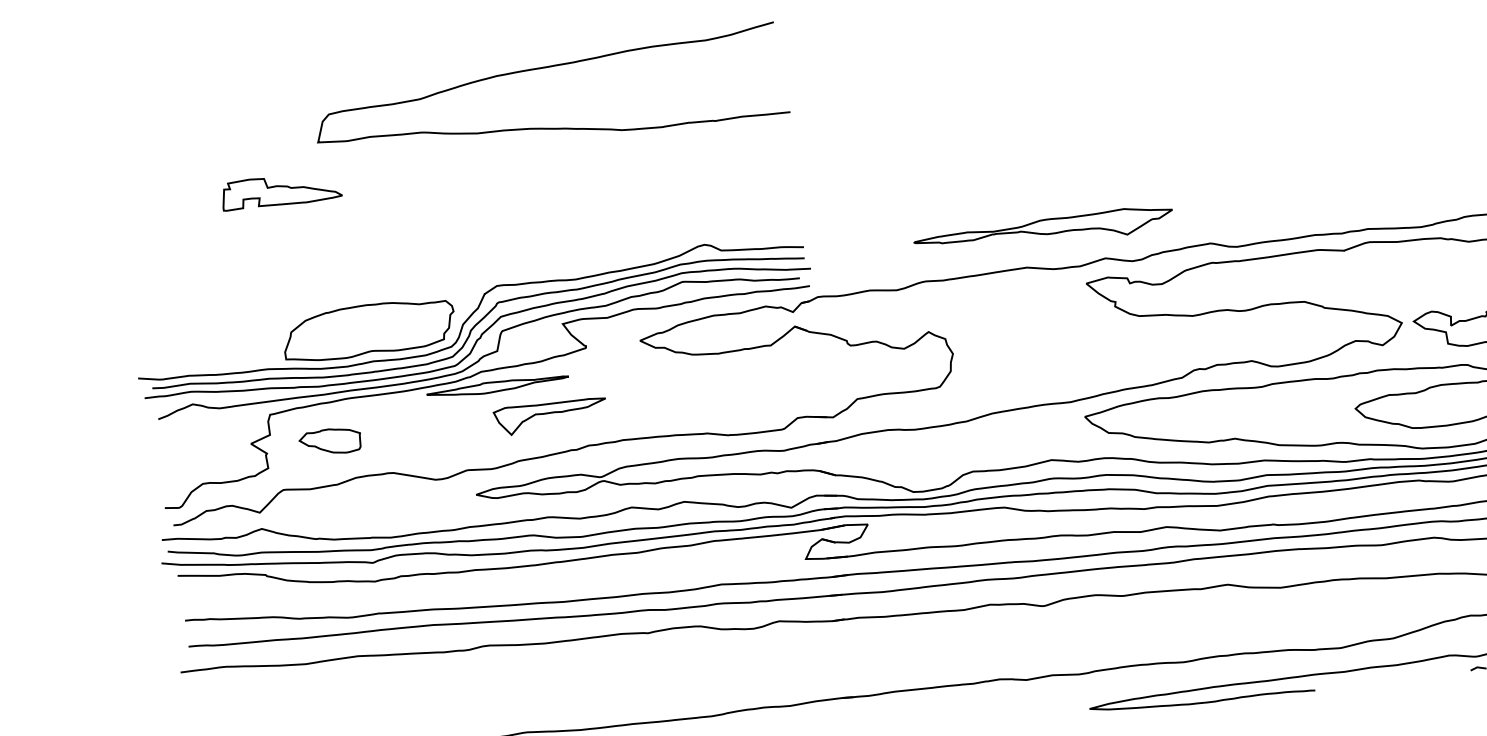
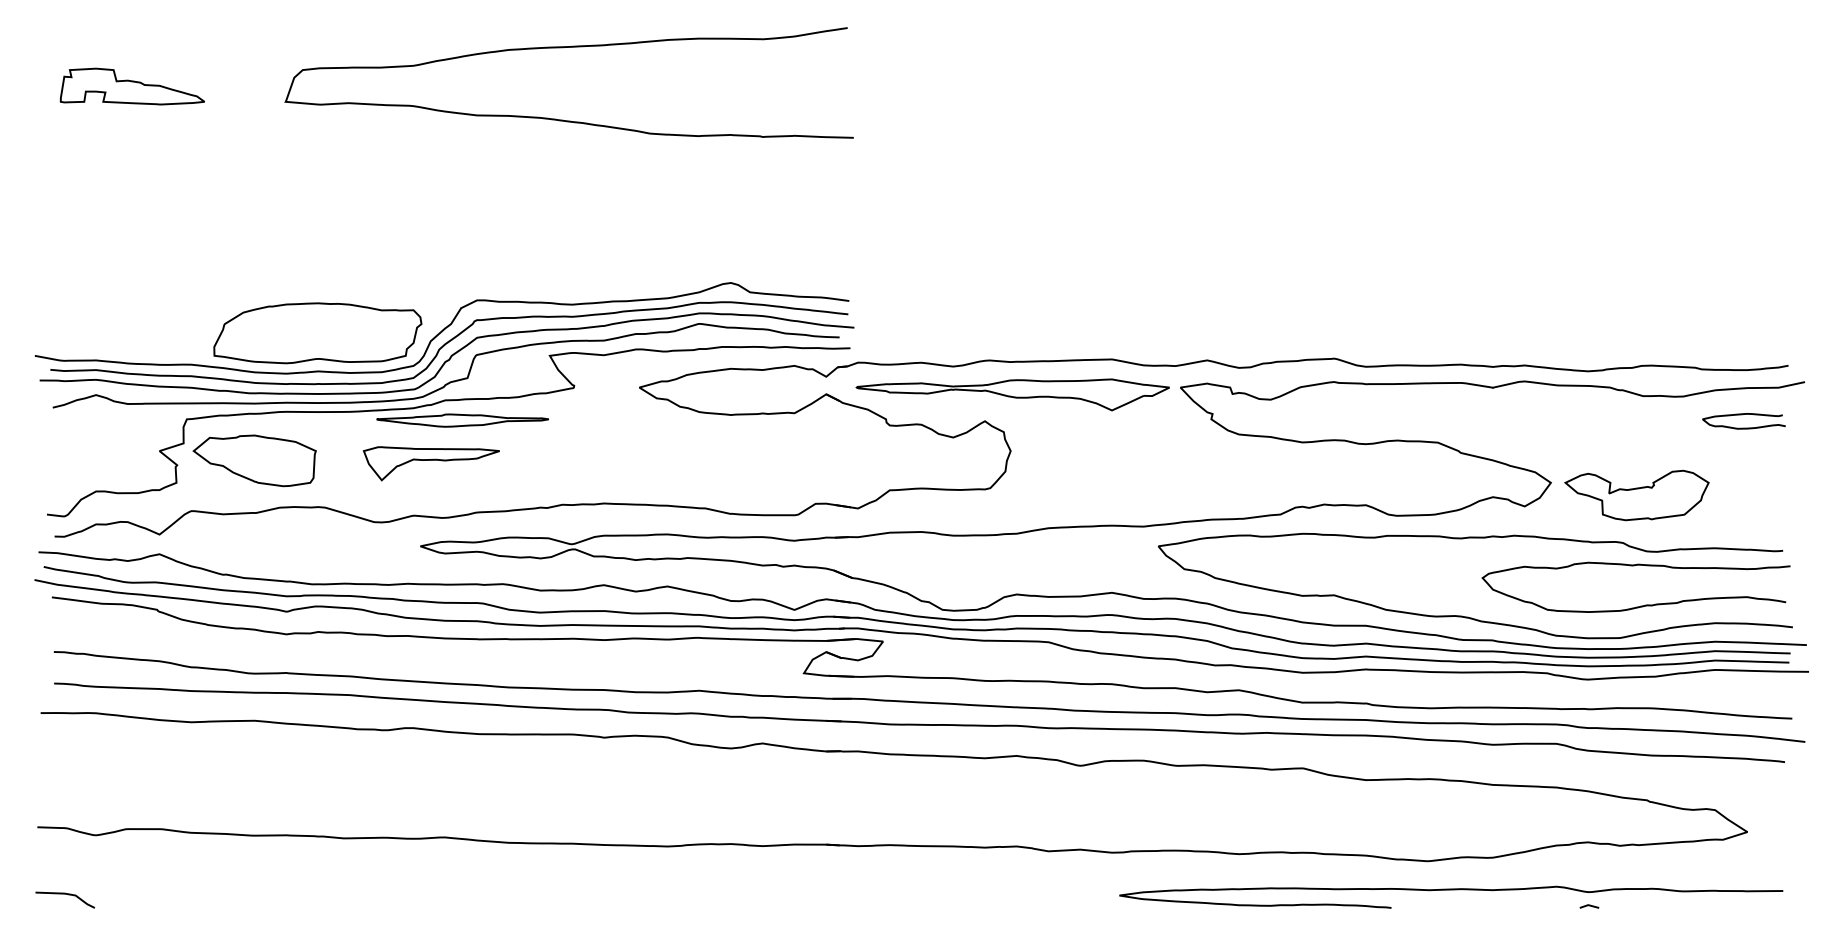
part: (280, 190) -> (131, 86), moved
part: (1043, 231) -> (1012, 394), moved
part: (549, 415) -> (430, 463), moved
part: (330, 441) -> (254, 460), size x1.67

